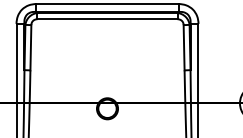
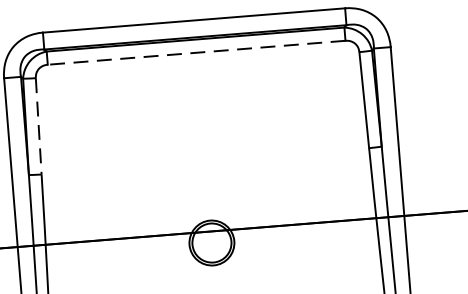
line: (107, 19) -> (196, 53), solid -> dashed
line: (30, 47) -> (37, 125), solid -> dashed

